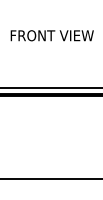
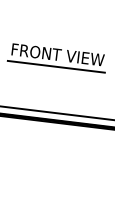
line: (51, 46) -> (55, 66), added

